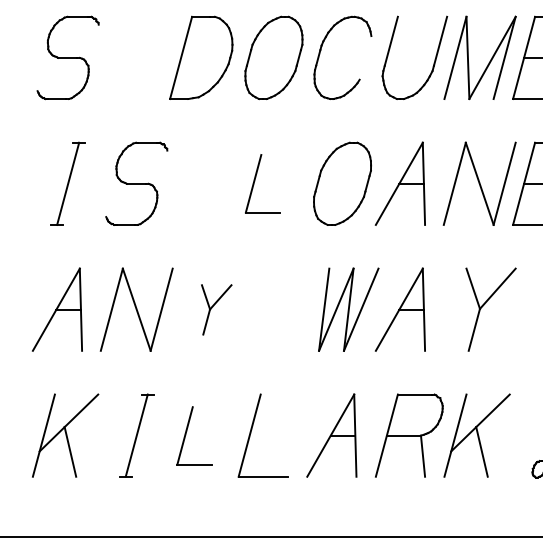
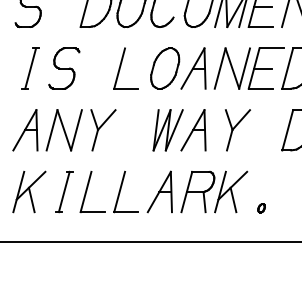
part: (261, 183) -> (125, 68), size x1.43
part: (216, 310) -> (103, 130), size x1.67
part: (194, 436) -> (92, 192), size x1.43

